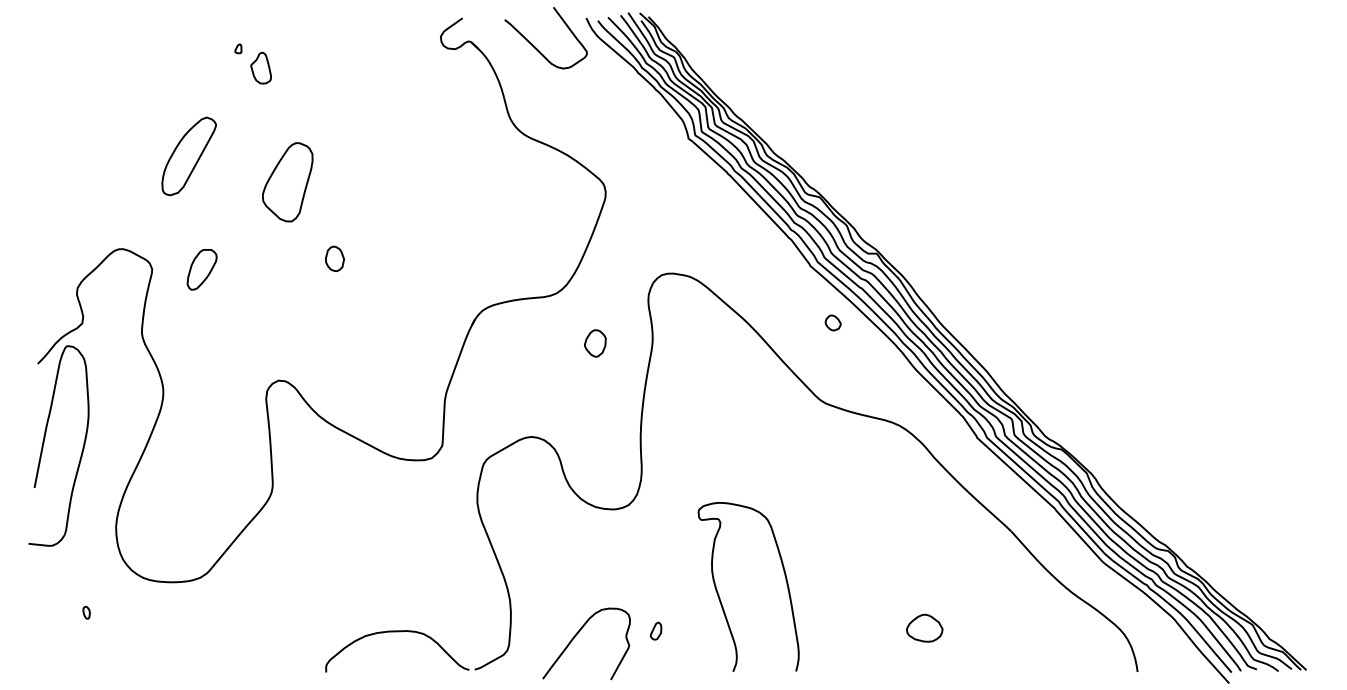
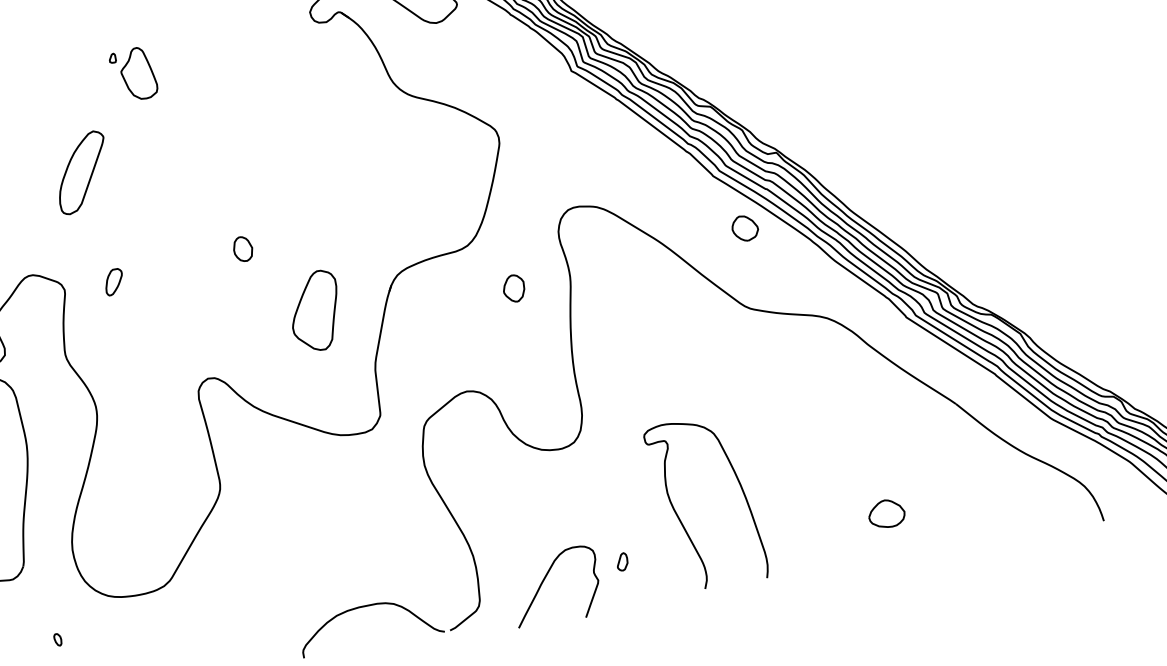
part: (260, 67) -> (137, 73), size x1.67
part: (287, 182) -> (315, 311), moved
part: (202, 269) -> (114, 281), size x0.62
part: (832, 322) -> (744, 228), size x1.67

